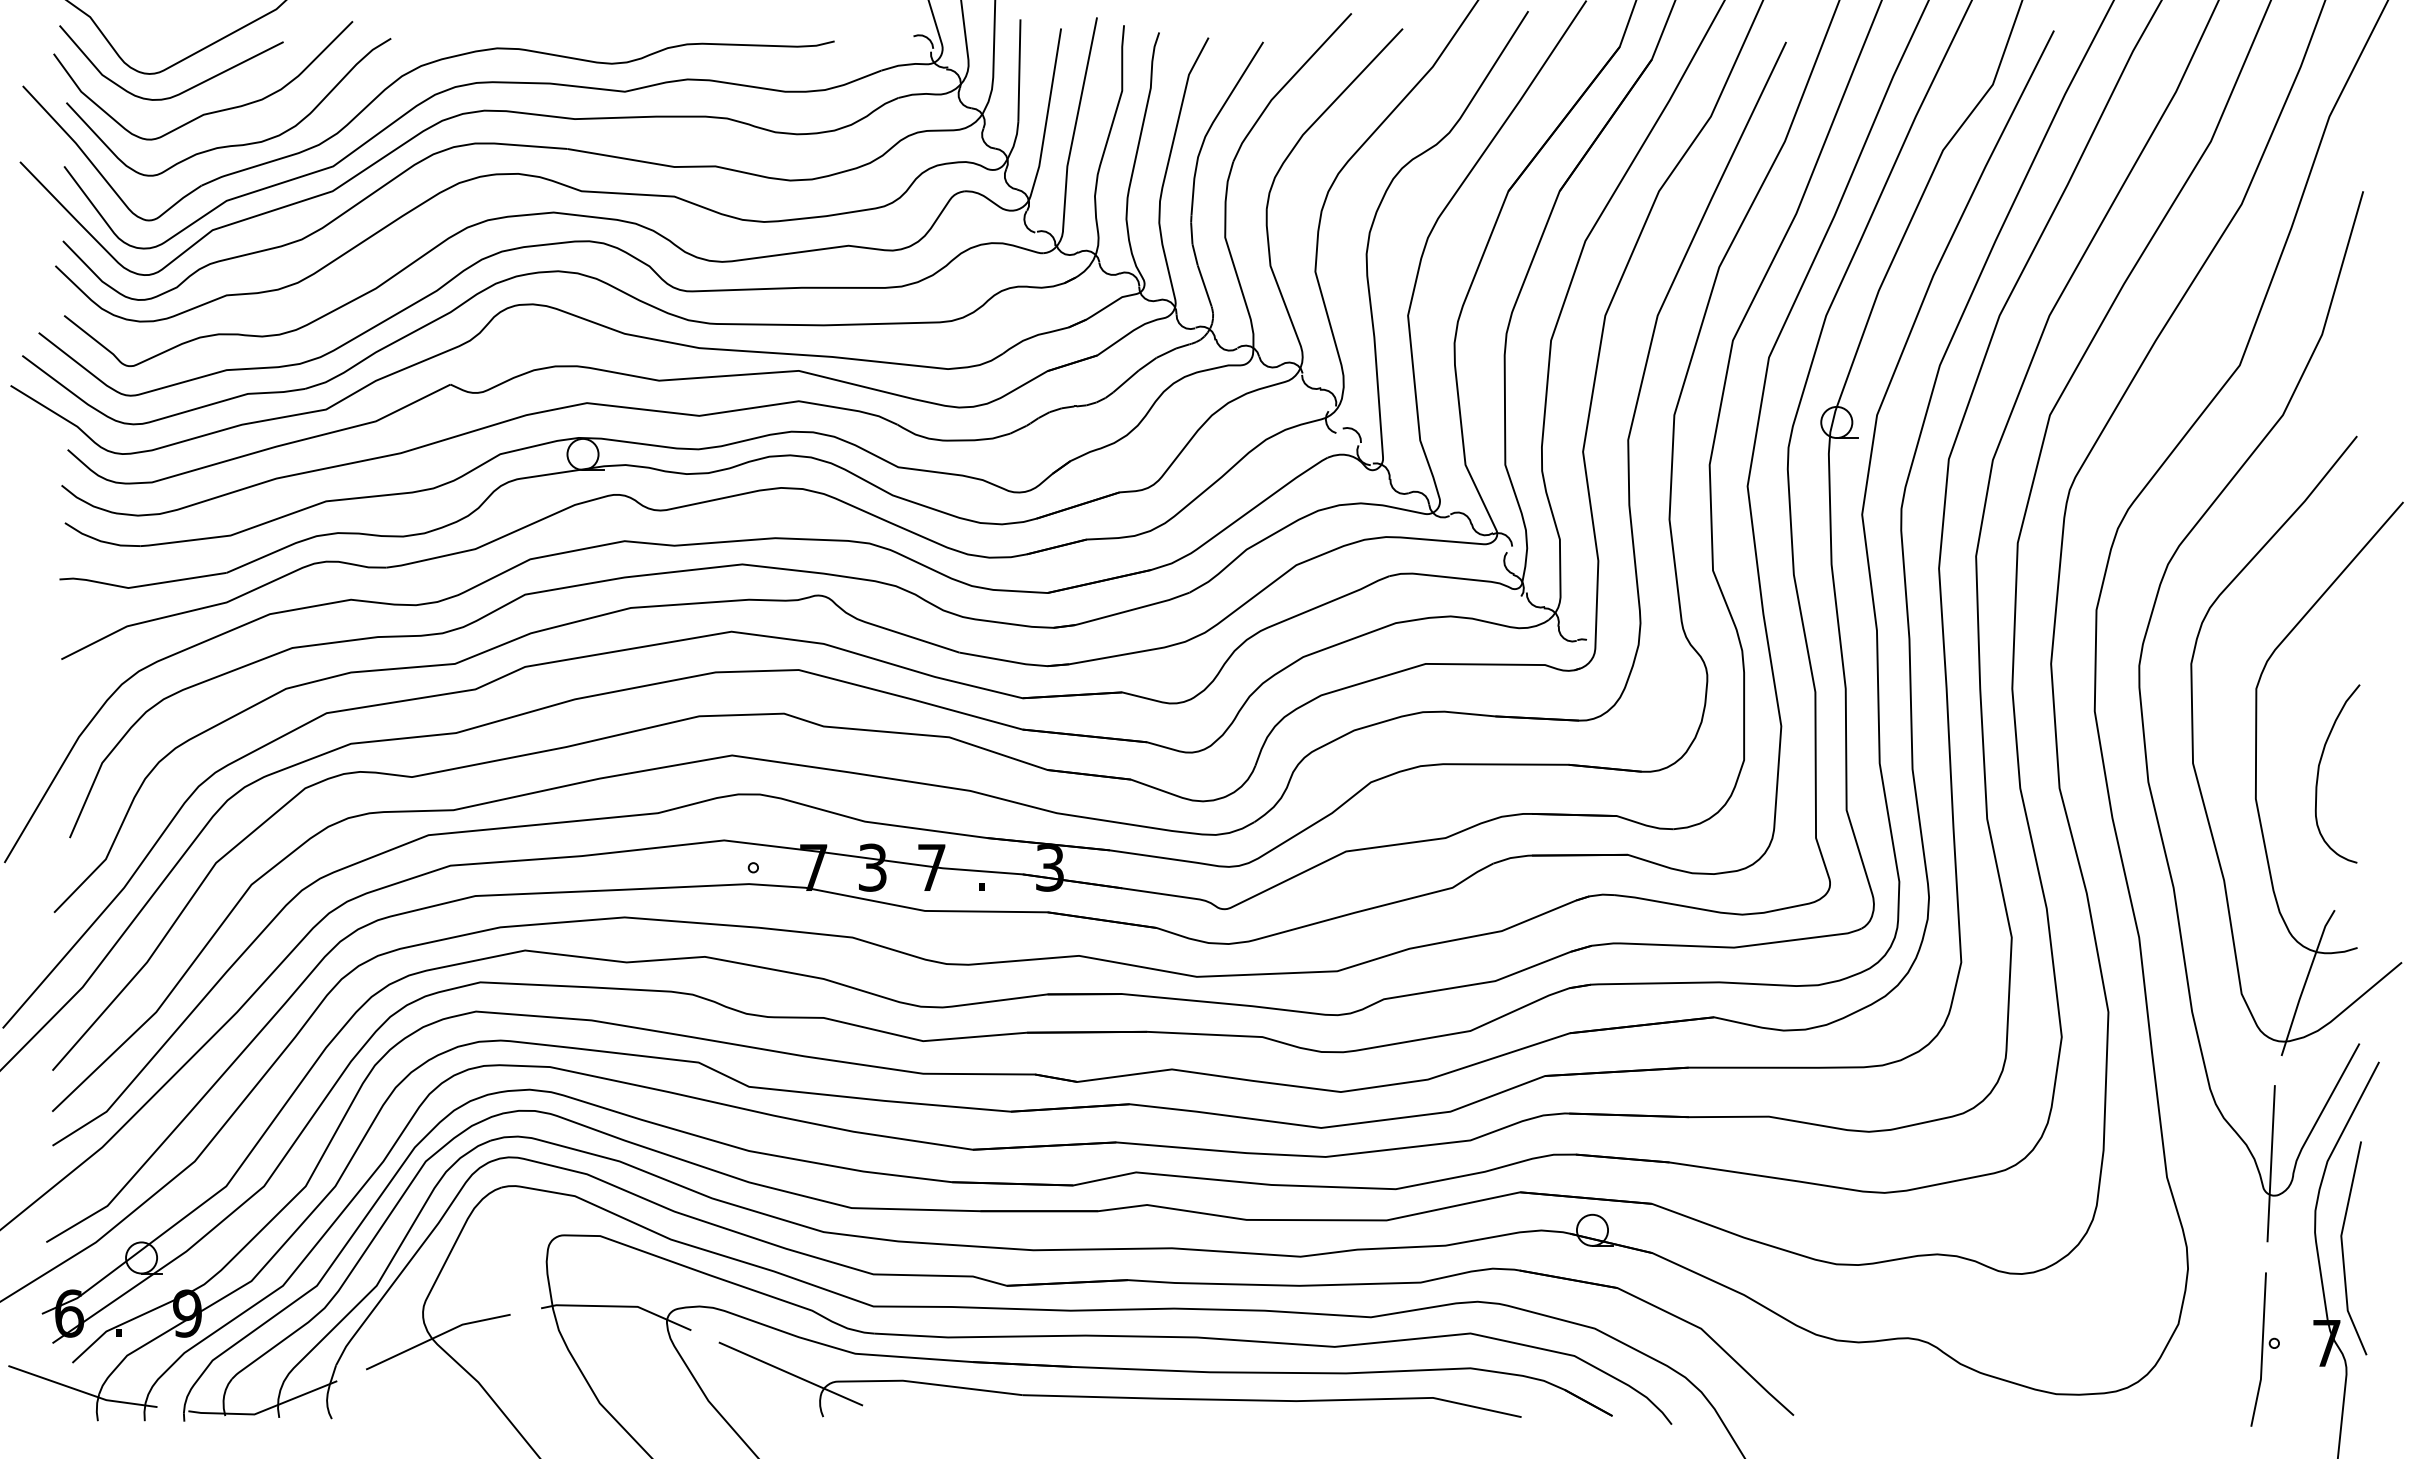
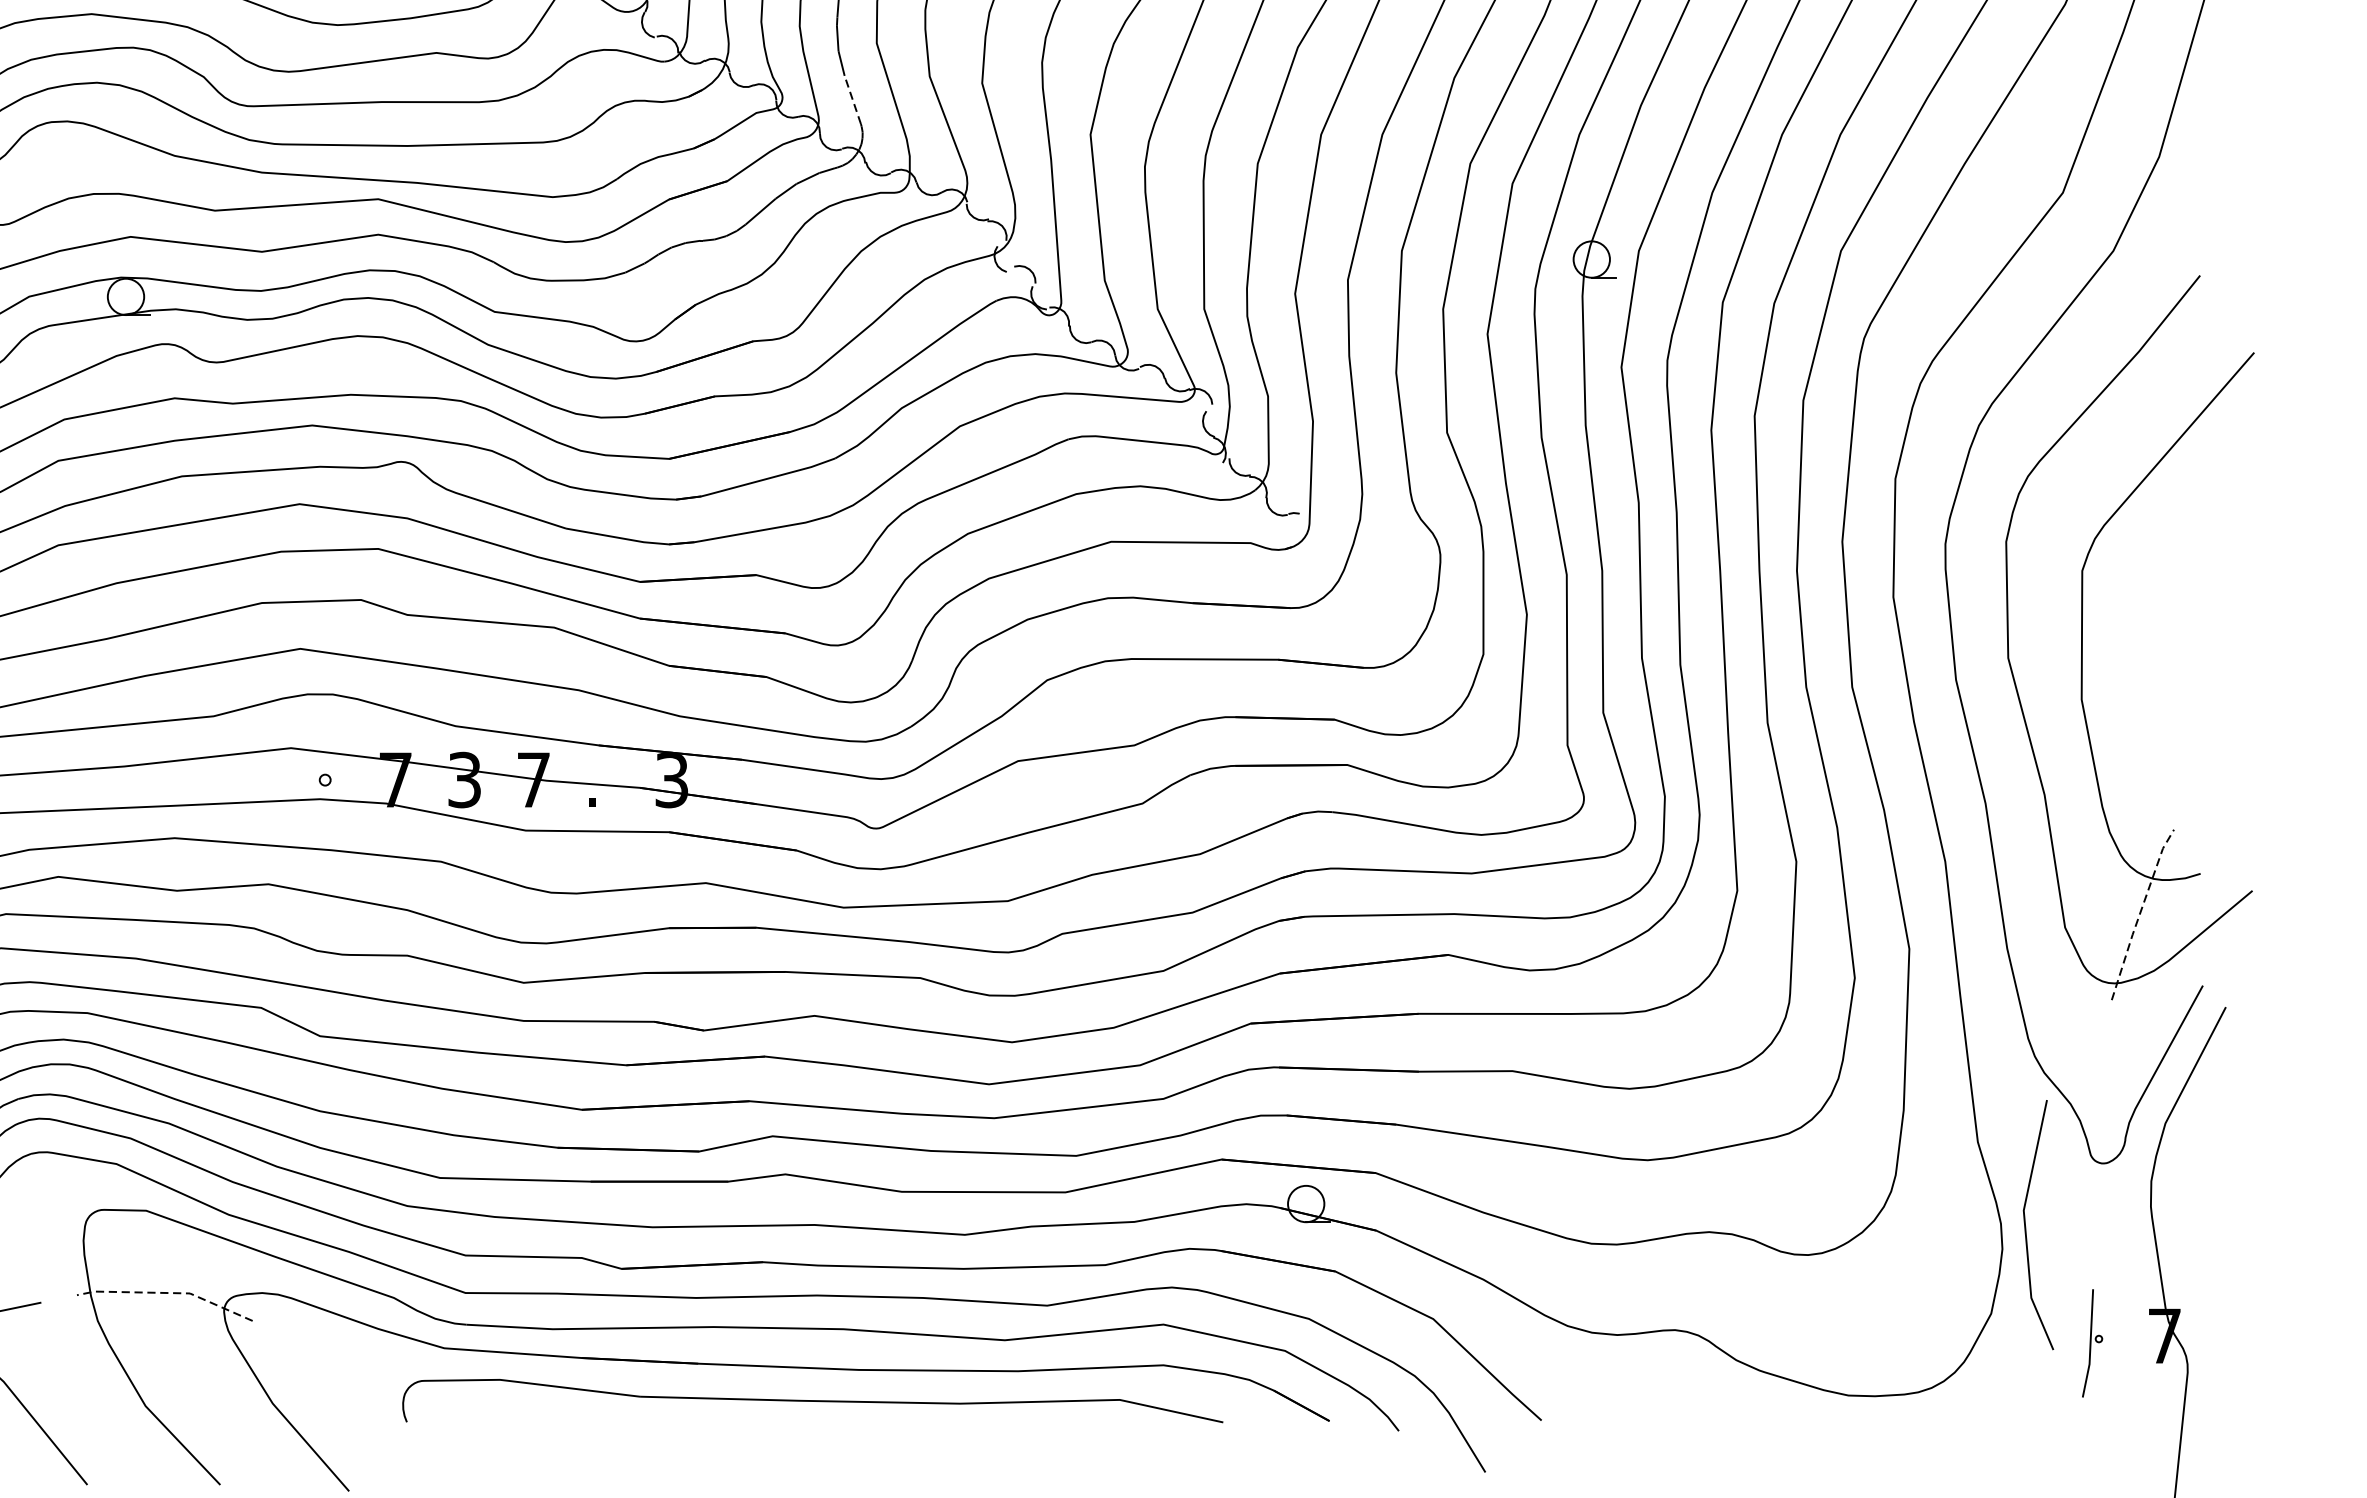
line: (1204, 285) -> (852, 99), solid -> dashed
curve: (2319, 771) -> (2156, 667), removed
line: (2305, 981) -> (2139, 913), solid -> dashed
line: (2270, 1163) -> (2098, 1125), removed
line: (2343, 1248) -> (2026, 1225), moved
line: (617, 1306) -> (166, 1293), solid -> dashed
part: (2264, 1349) -> (2091, 1343), size x0.6
line: (790, 1373) -> (368, 1371), removed

